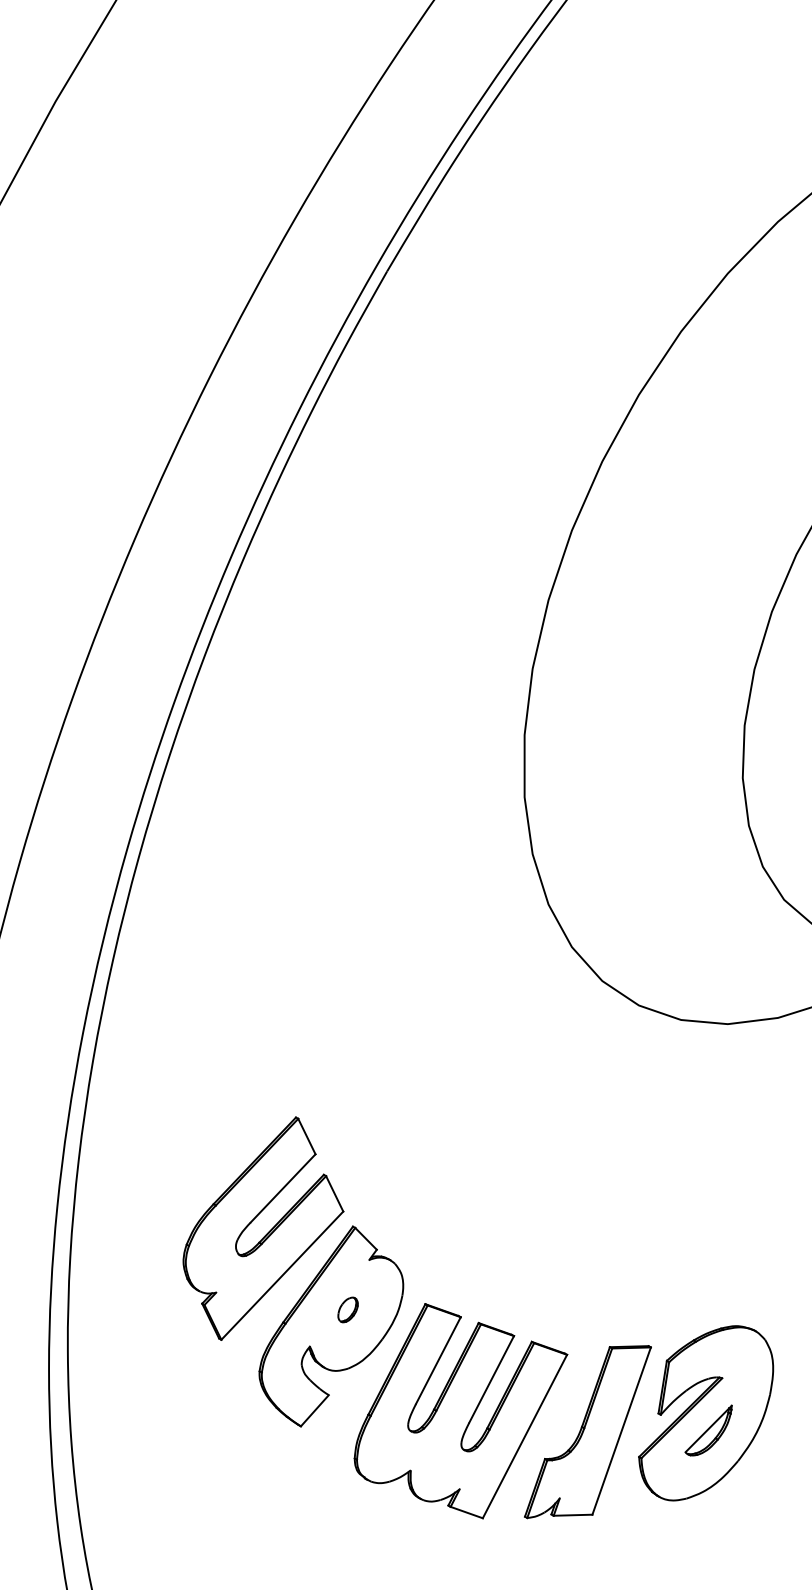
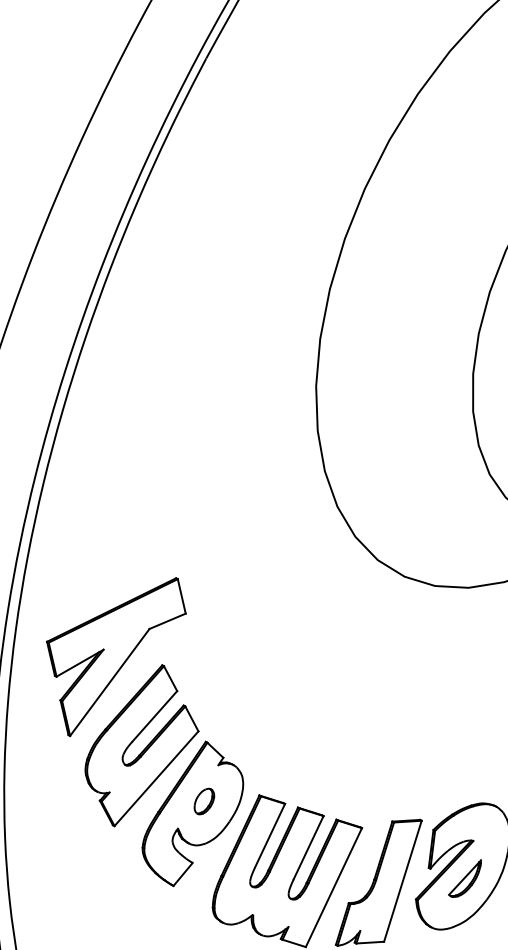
part: (233, 1103) -> (117, 656), added
part: (347, 1309) -> (203, 801), size x1.43

